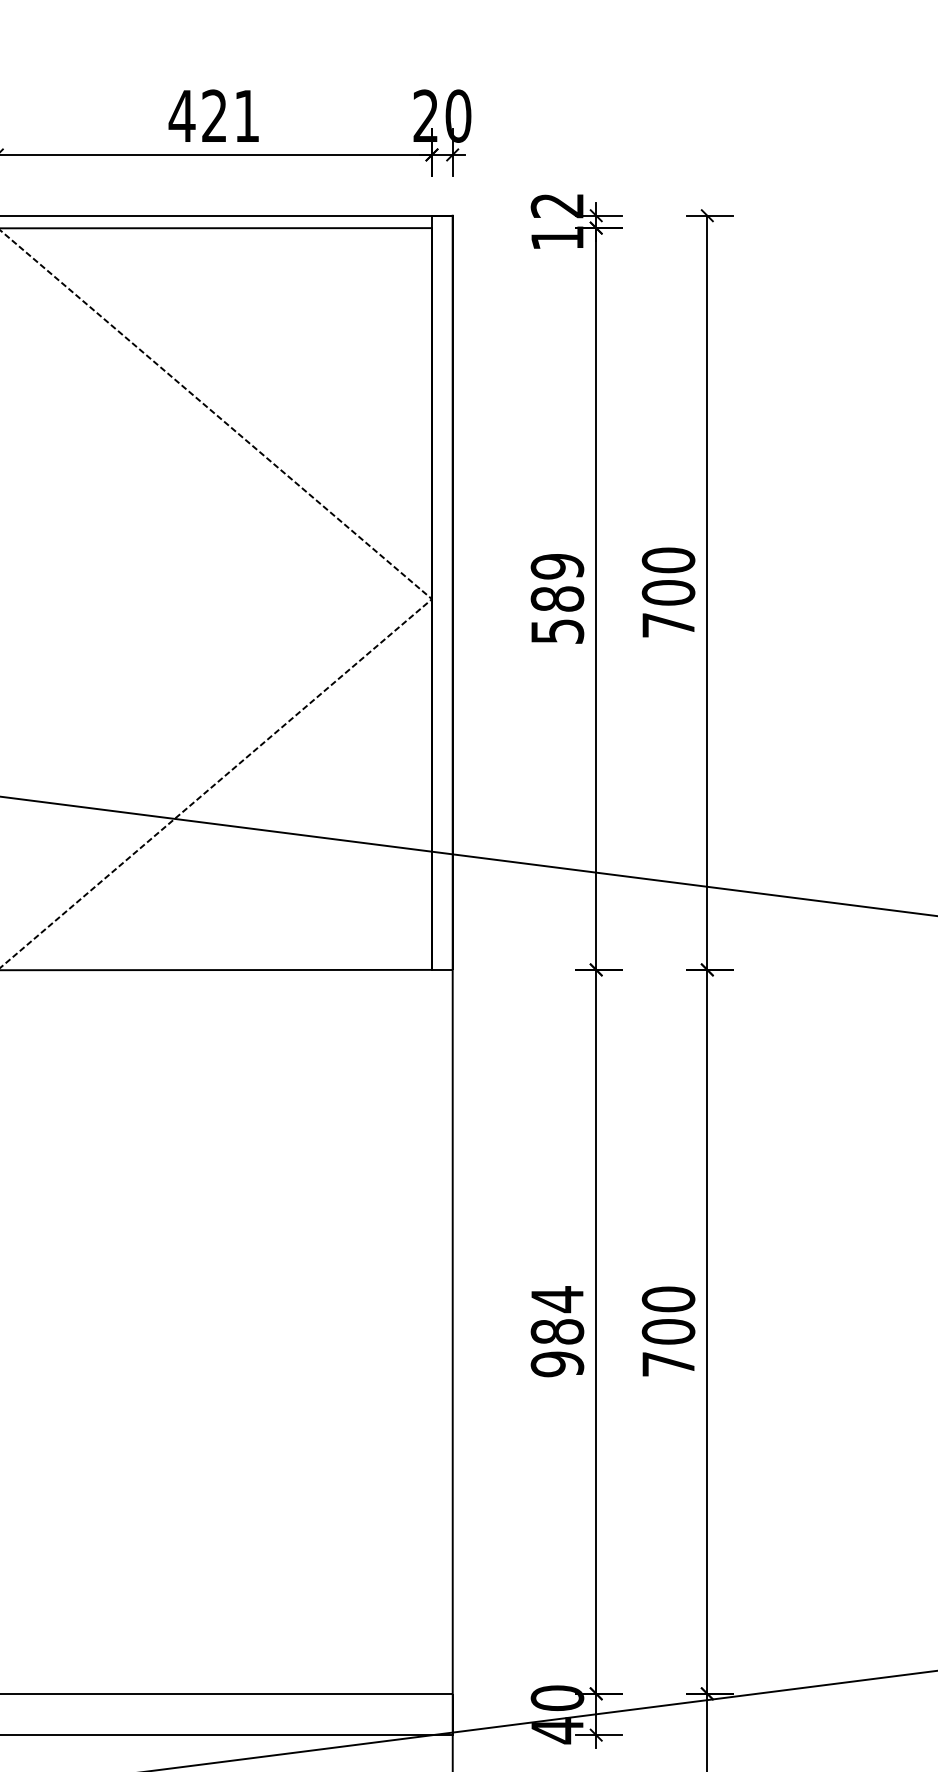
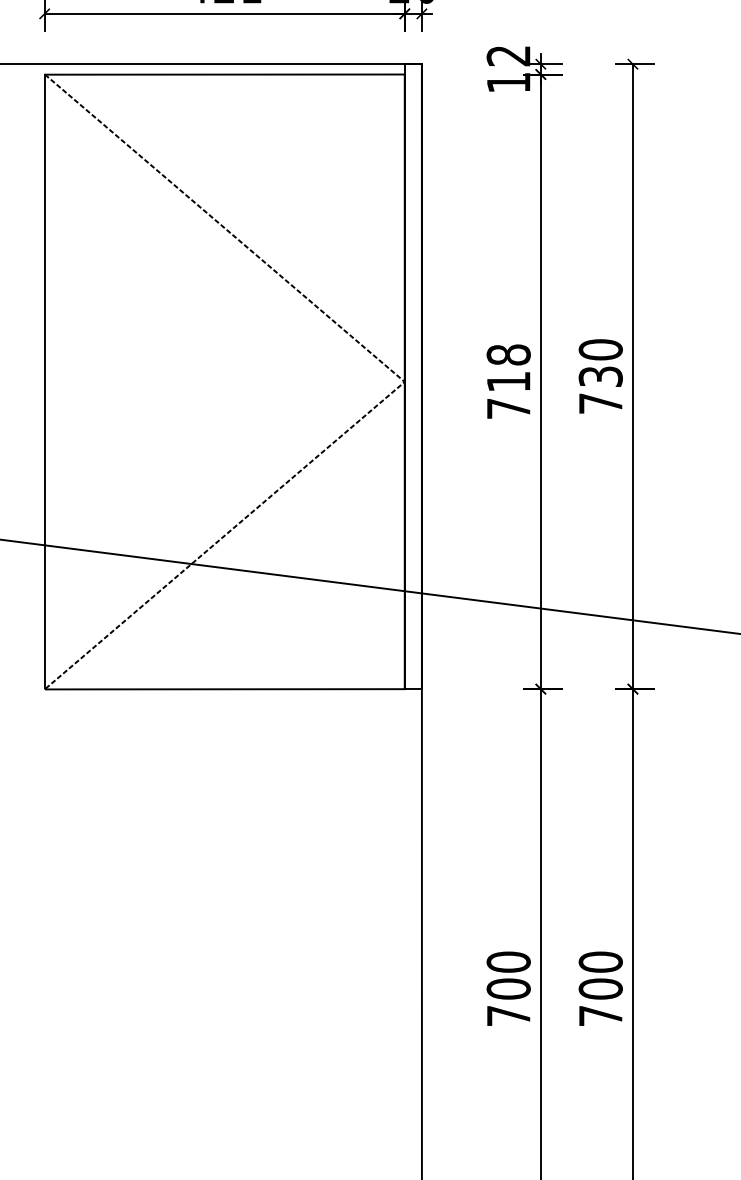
text: (668, 592) -> (600, 376), 700 -> 730
text: (557, 598) -> (508, 381), 589 -> 718
text: (557, 1331) -> (508, 988), 984 -> 700

